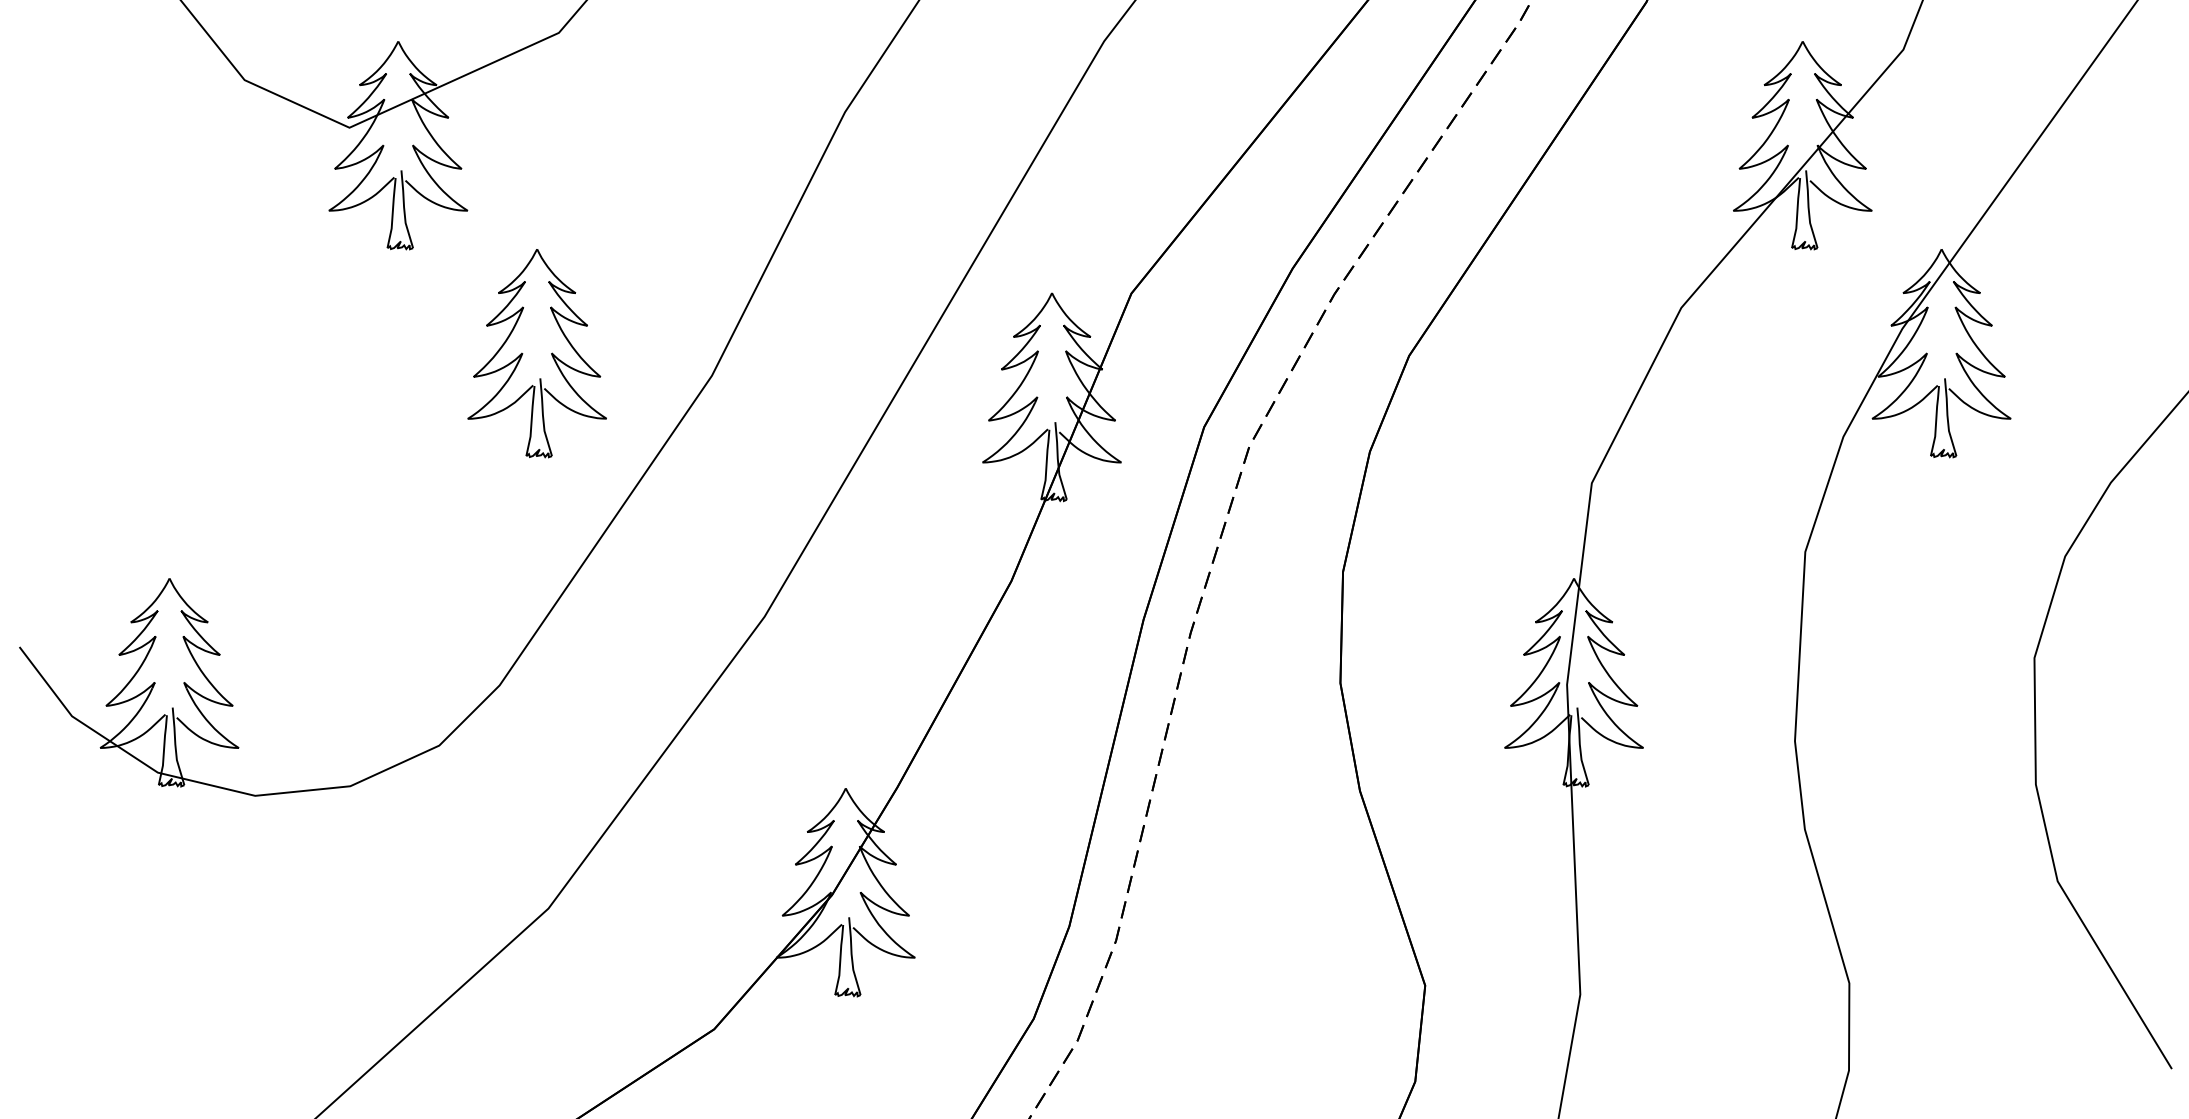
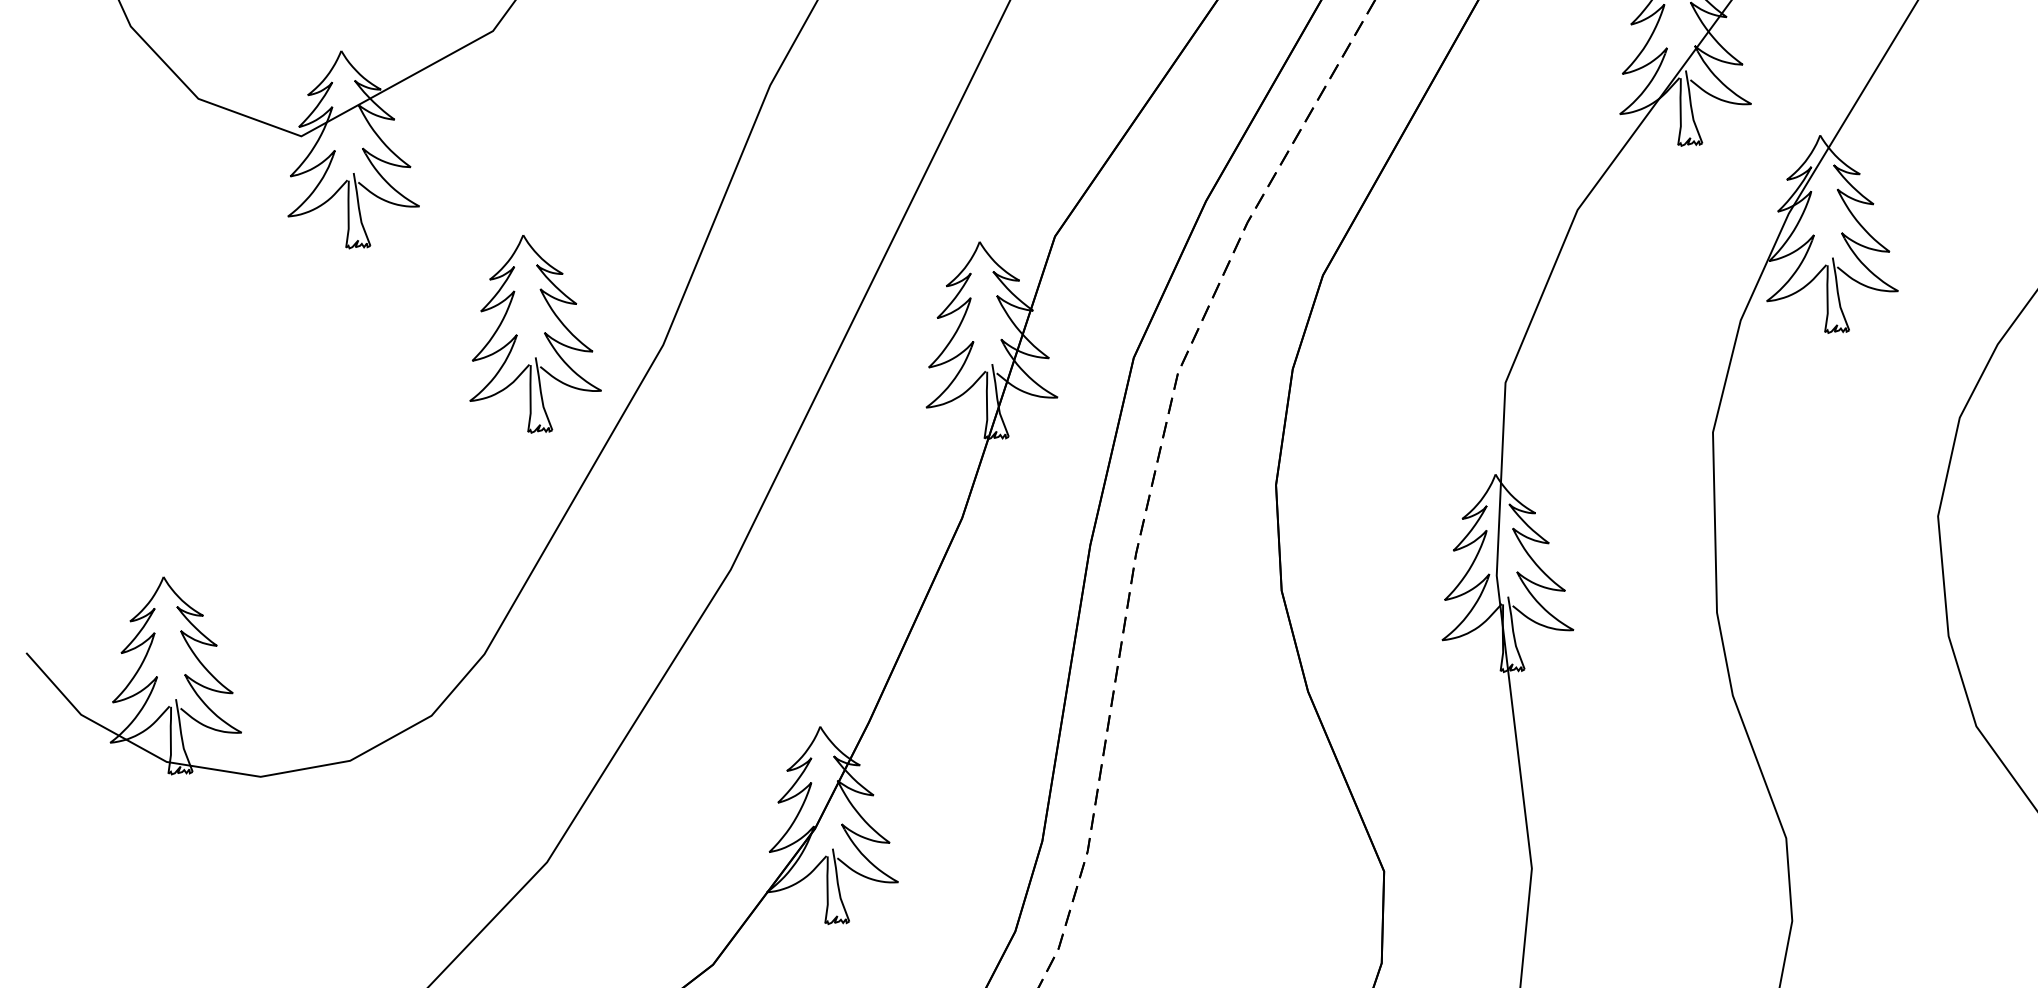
part: (523, 353) -> (517, 335), moved

